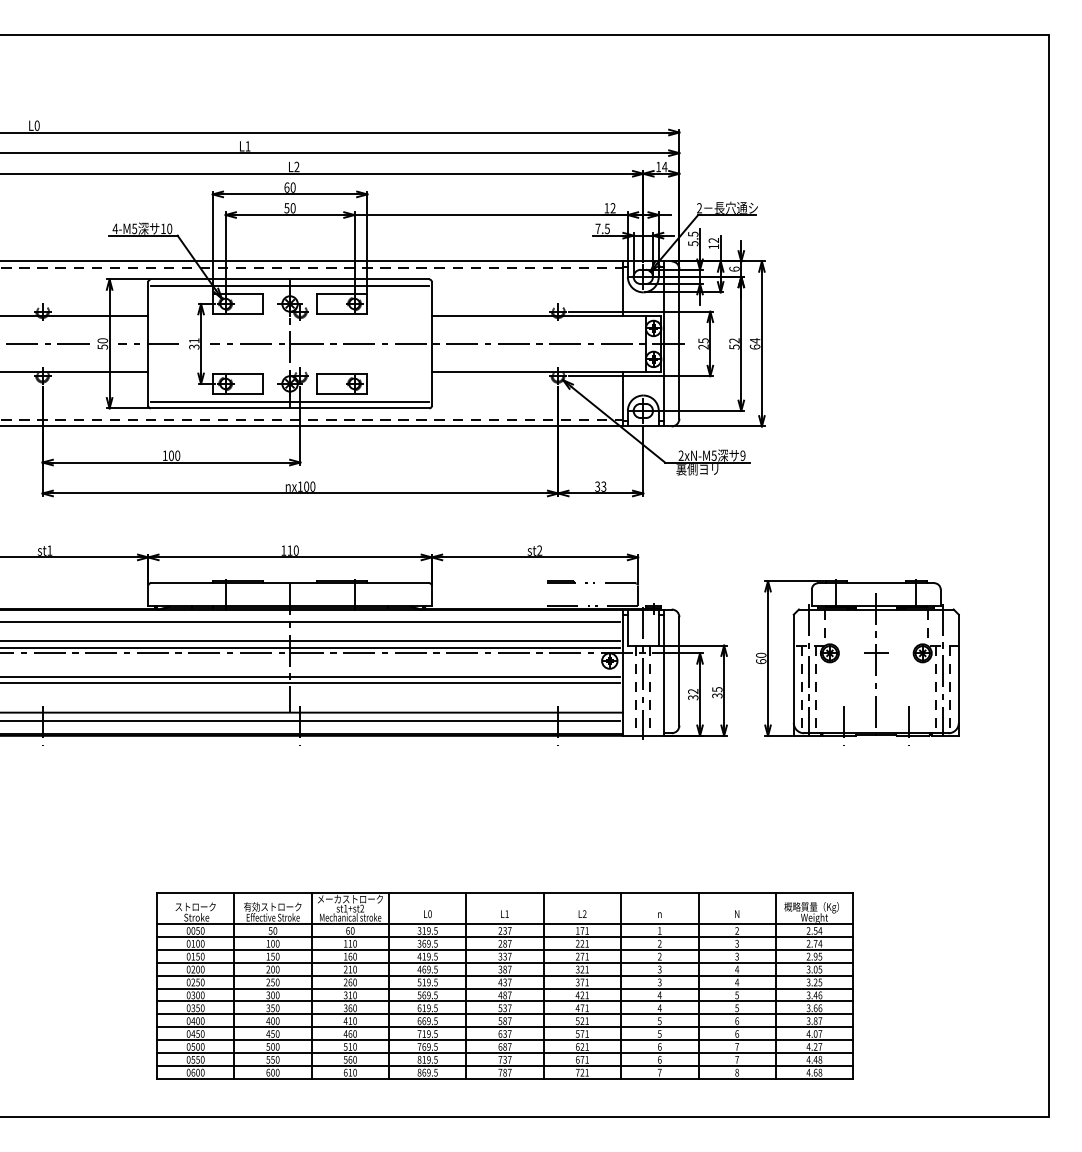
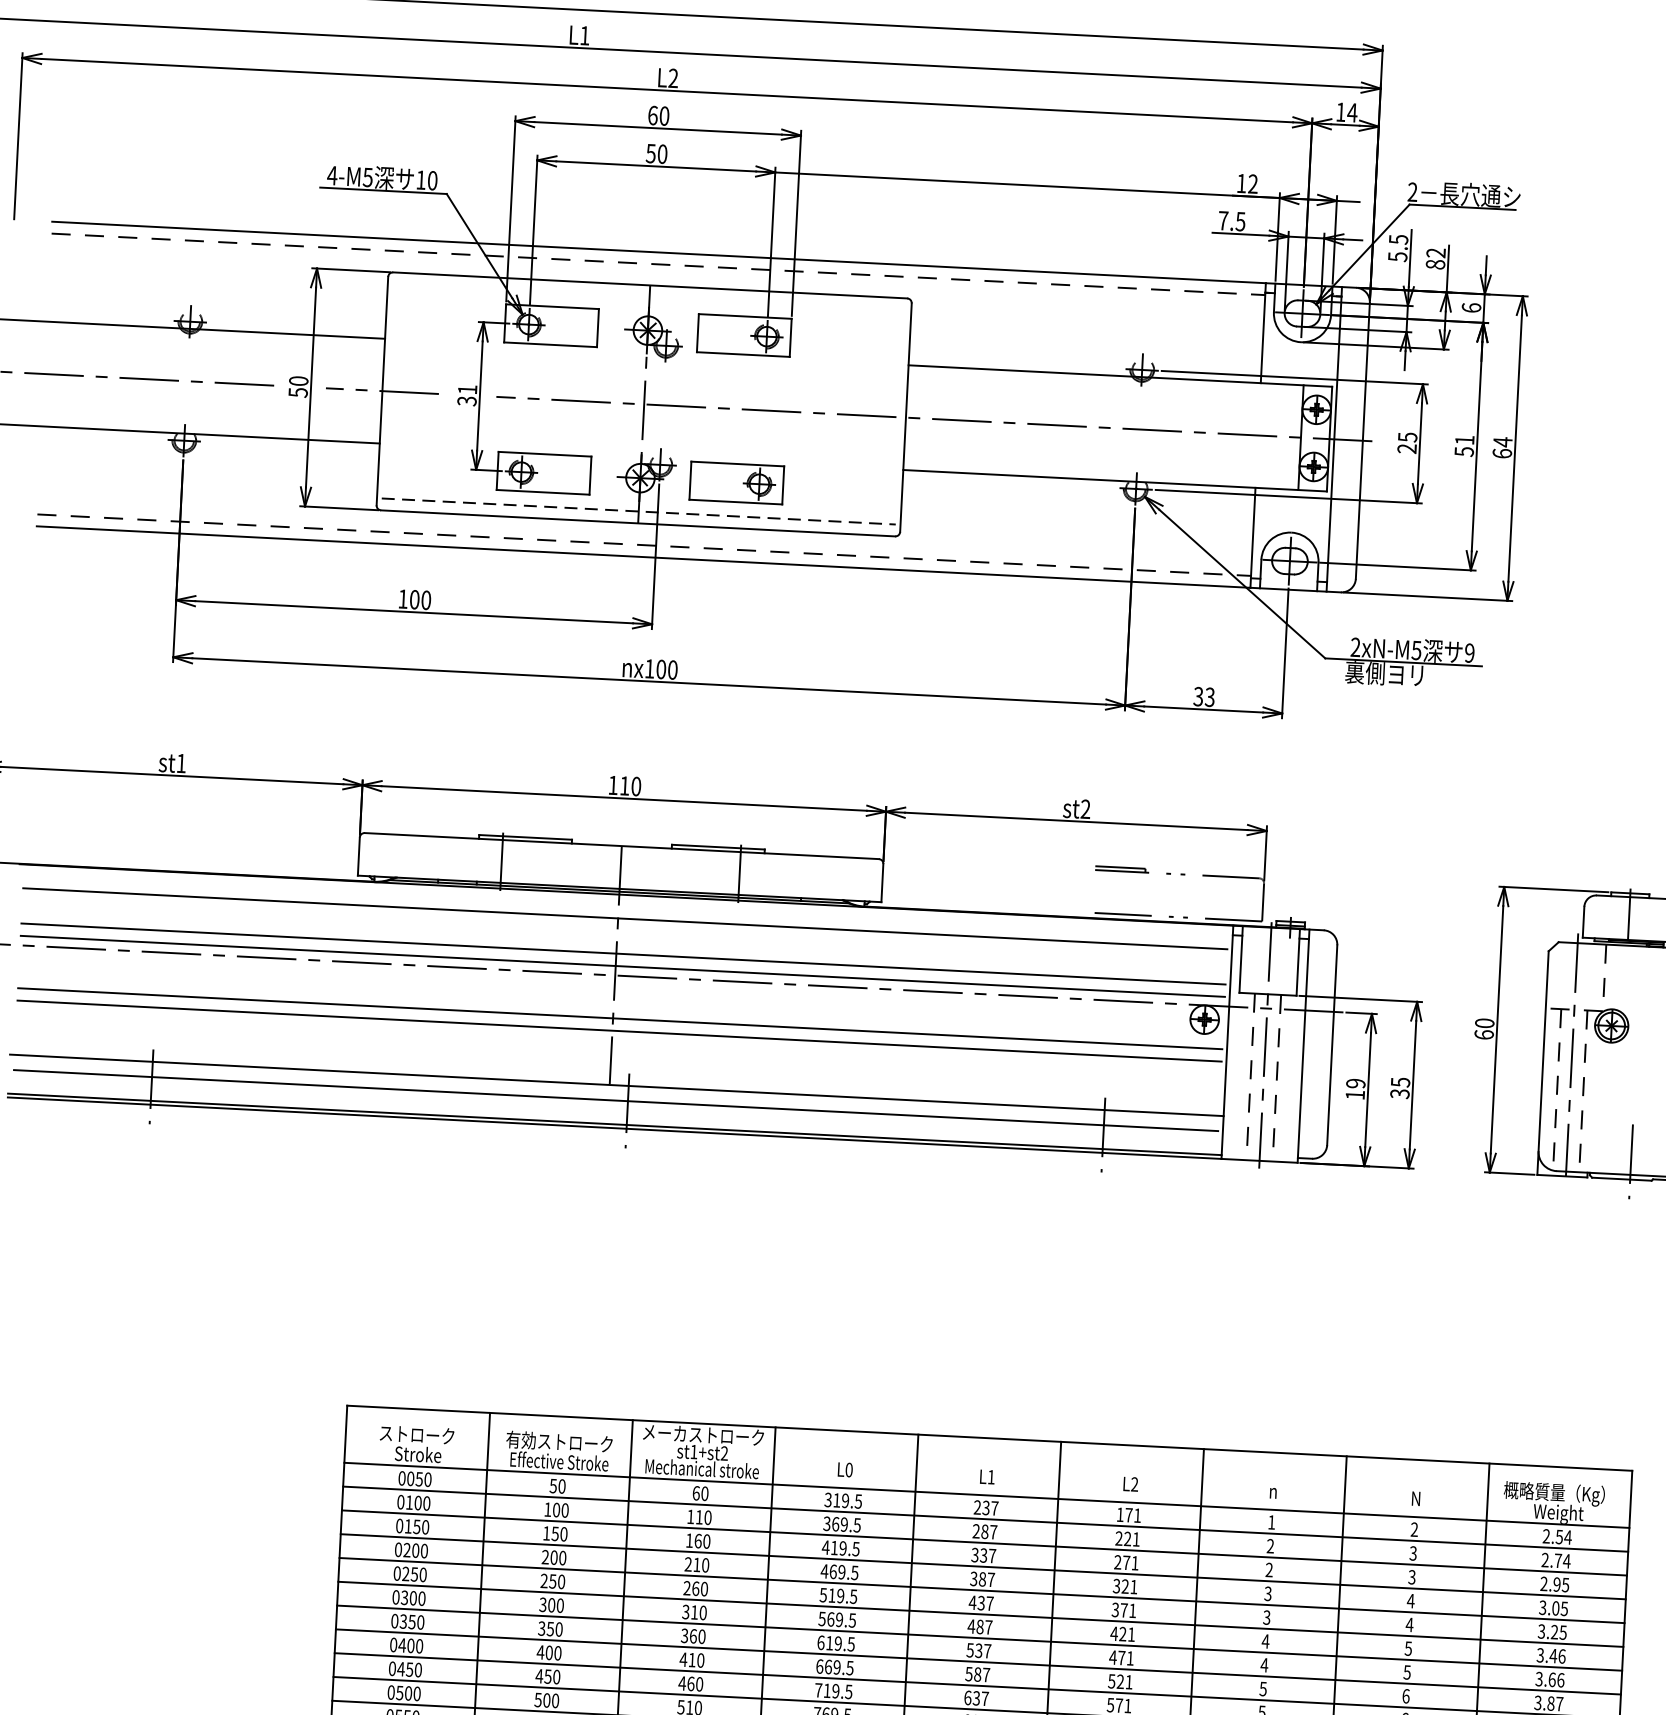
text: (713, 246) -> (1434, 264), 12 -> 82
line: (289, 285) -> (648, 296), removed
text: (734, 340) -> (1464, 439), 52 -> 51
line: (290, 401) -> (639, 510), solid -> dashed
text: (693, 694) -> (1356, 1089), 32 -> 19

